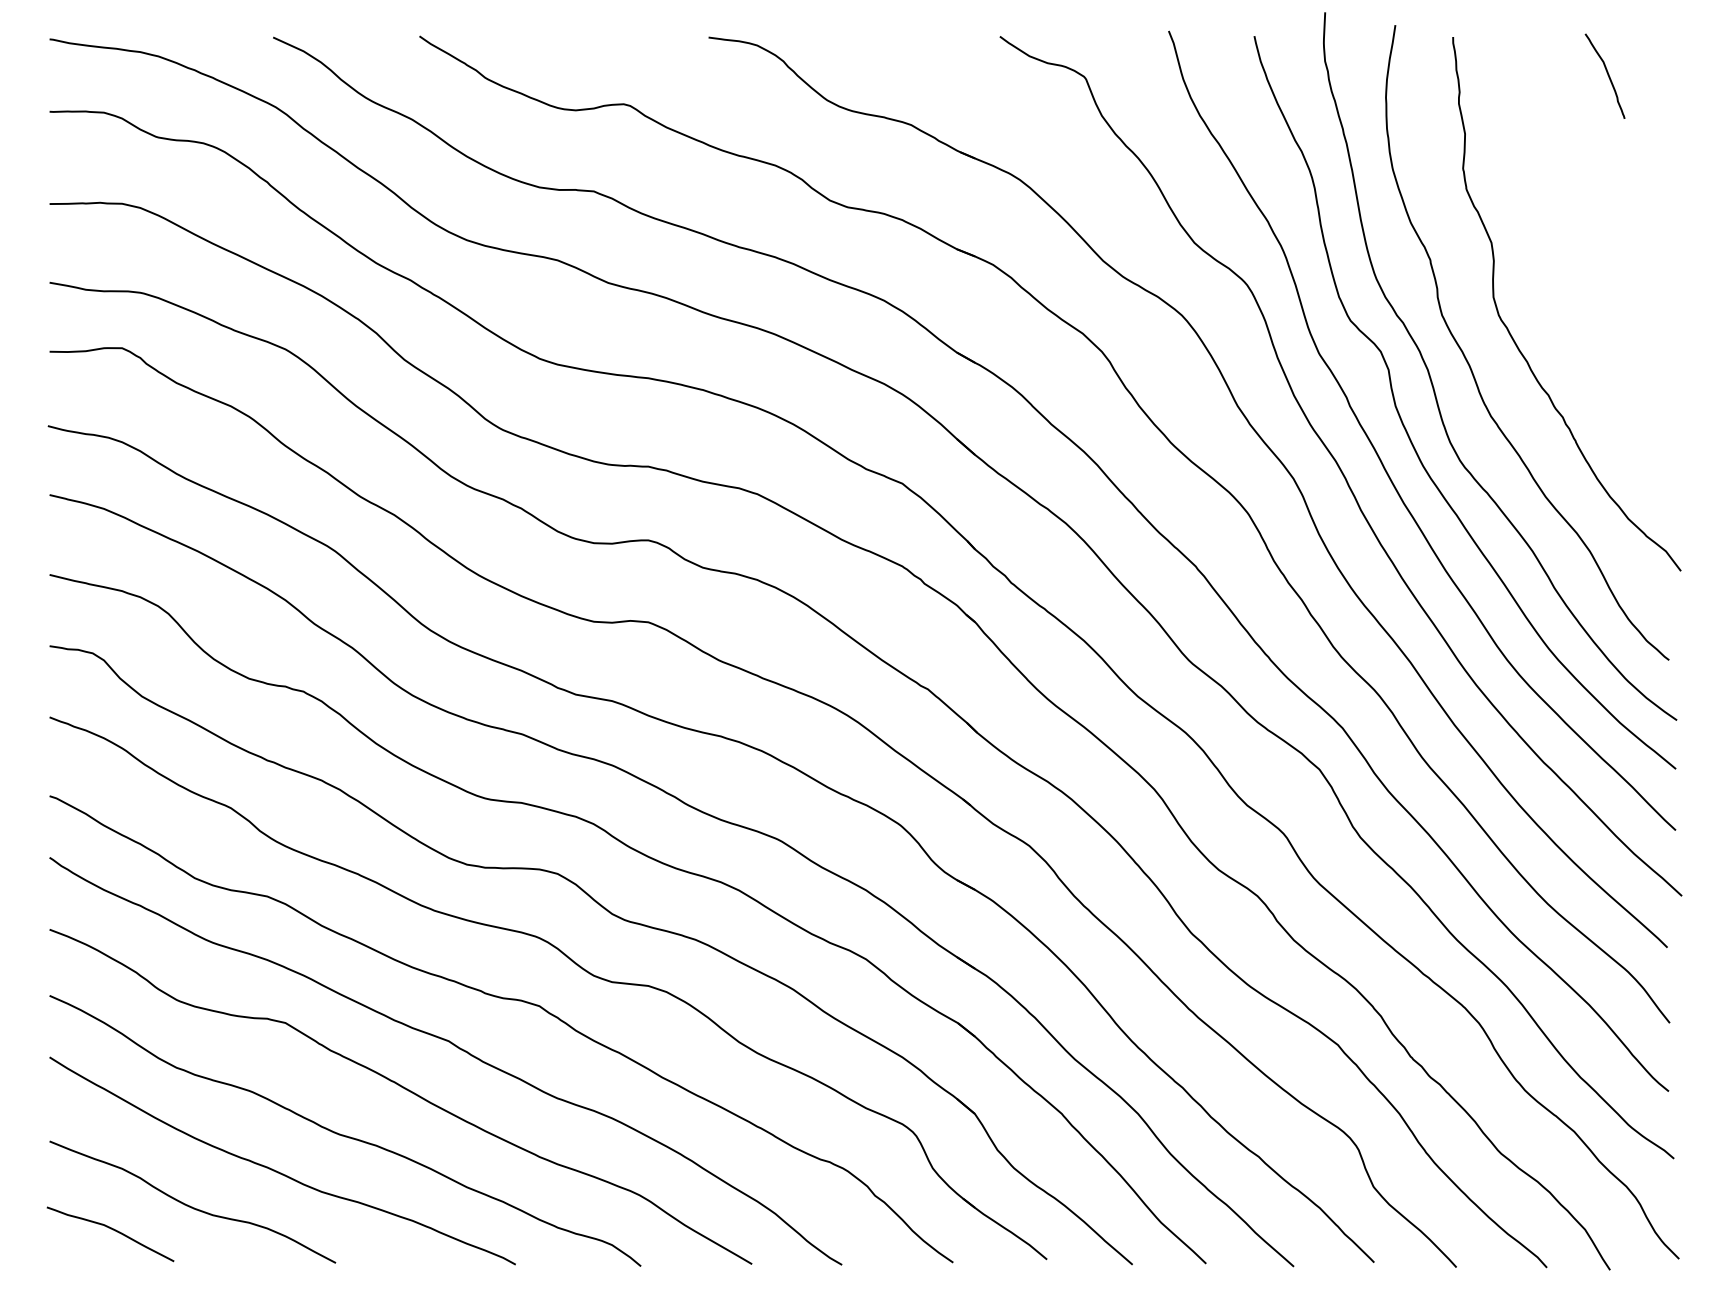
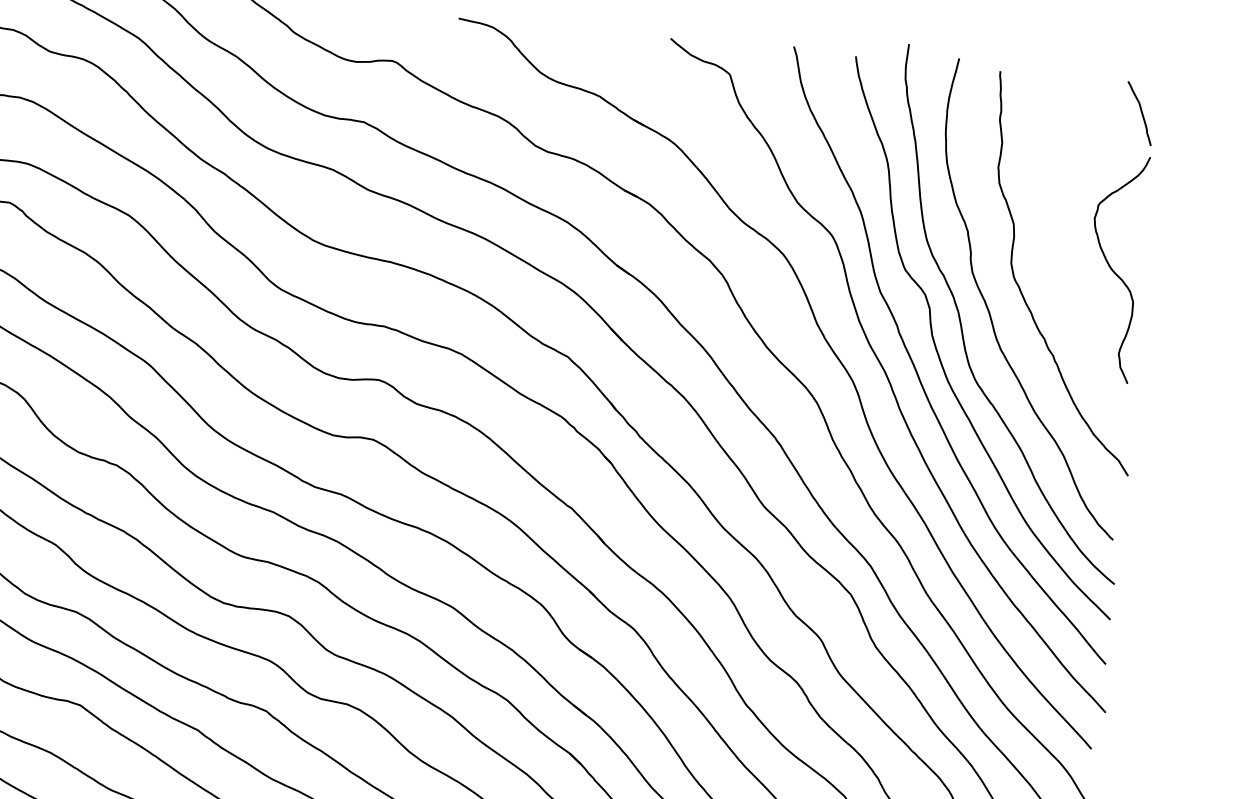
curve: (1607, 75) -> (1141, 113), moved
curve: (1632, 291) -> (1112, 269), added

